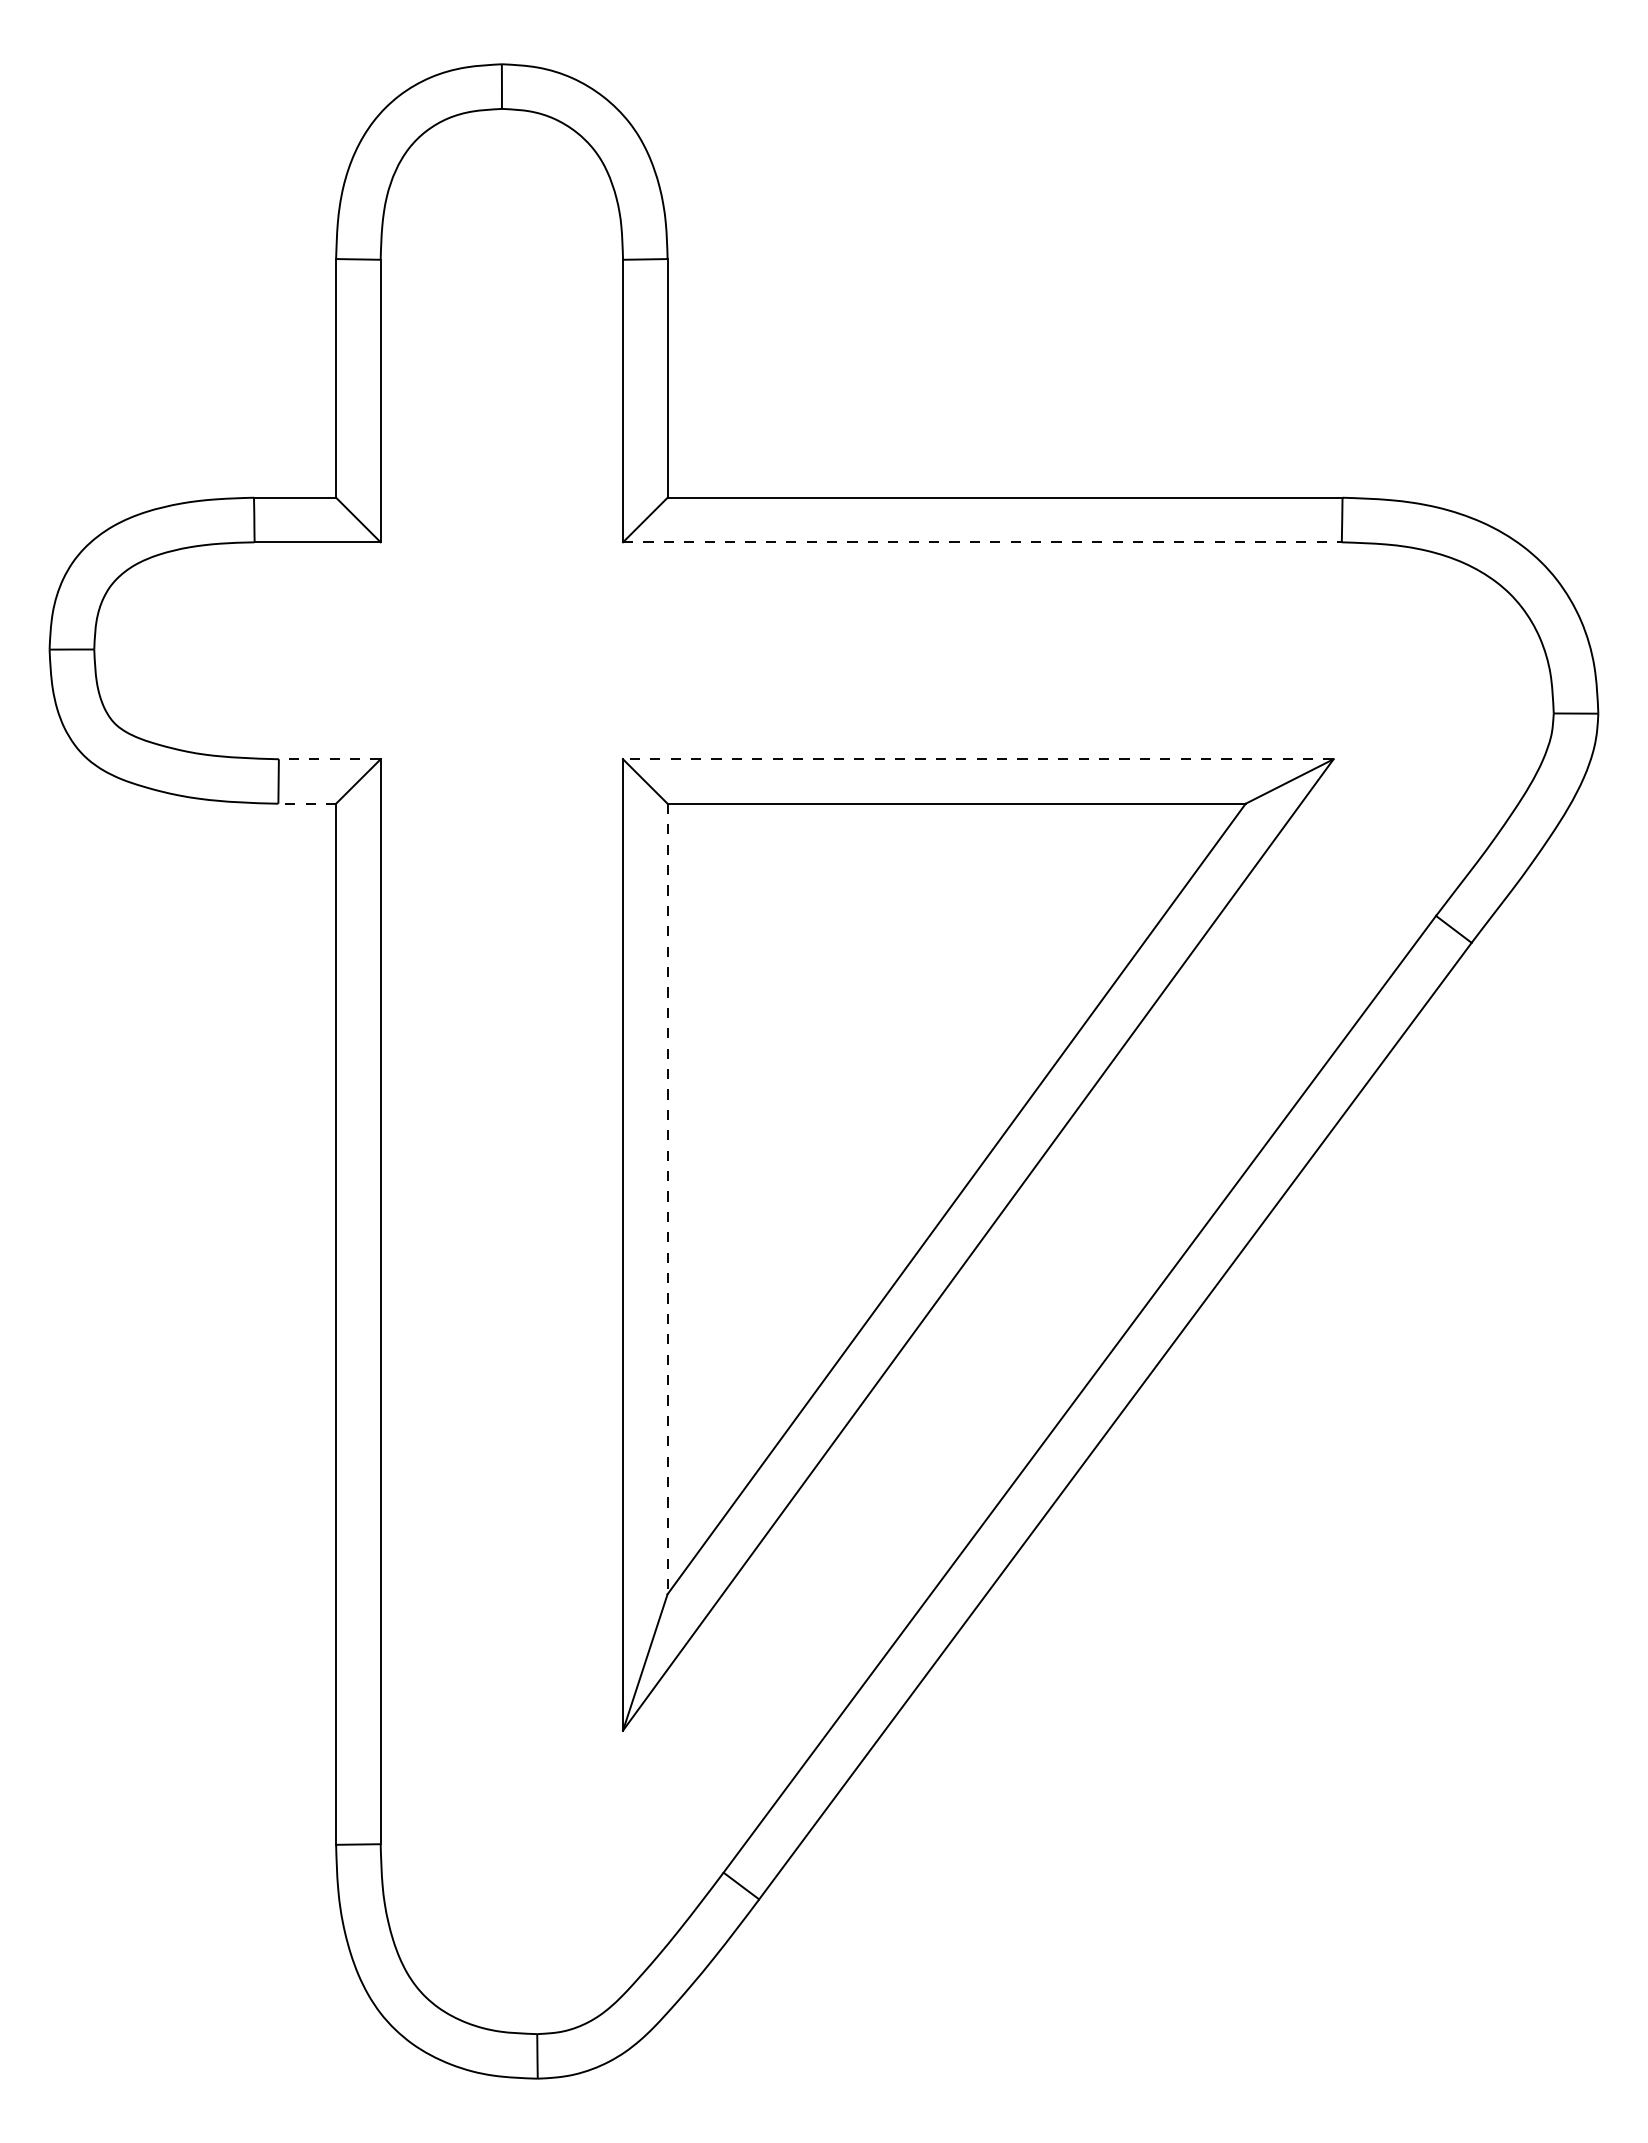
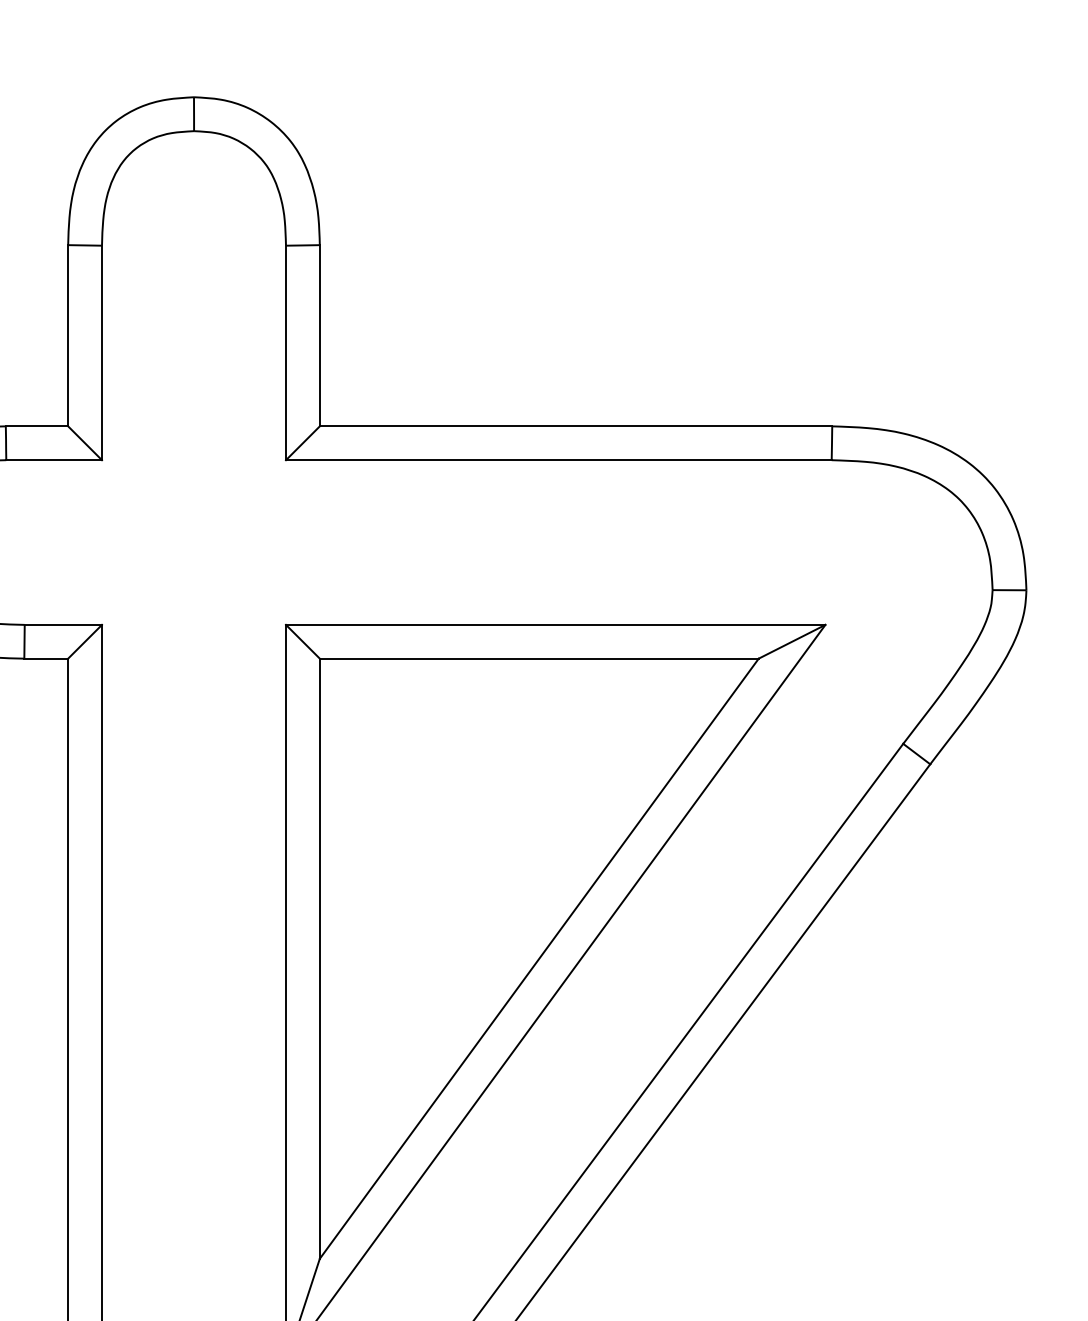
line: (982, 542) -> (558, 460), dashed -> solid
line: (329, 759) -> (63, 625), dashed -> solid
line: (977, 759) -> (555, 625), dashed -> solid
line: (307, 803) -> (46, 658), dashed -> solid
line: (667, 1199) -> (319, 959), dashed -> solid

